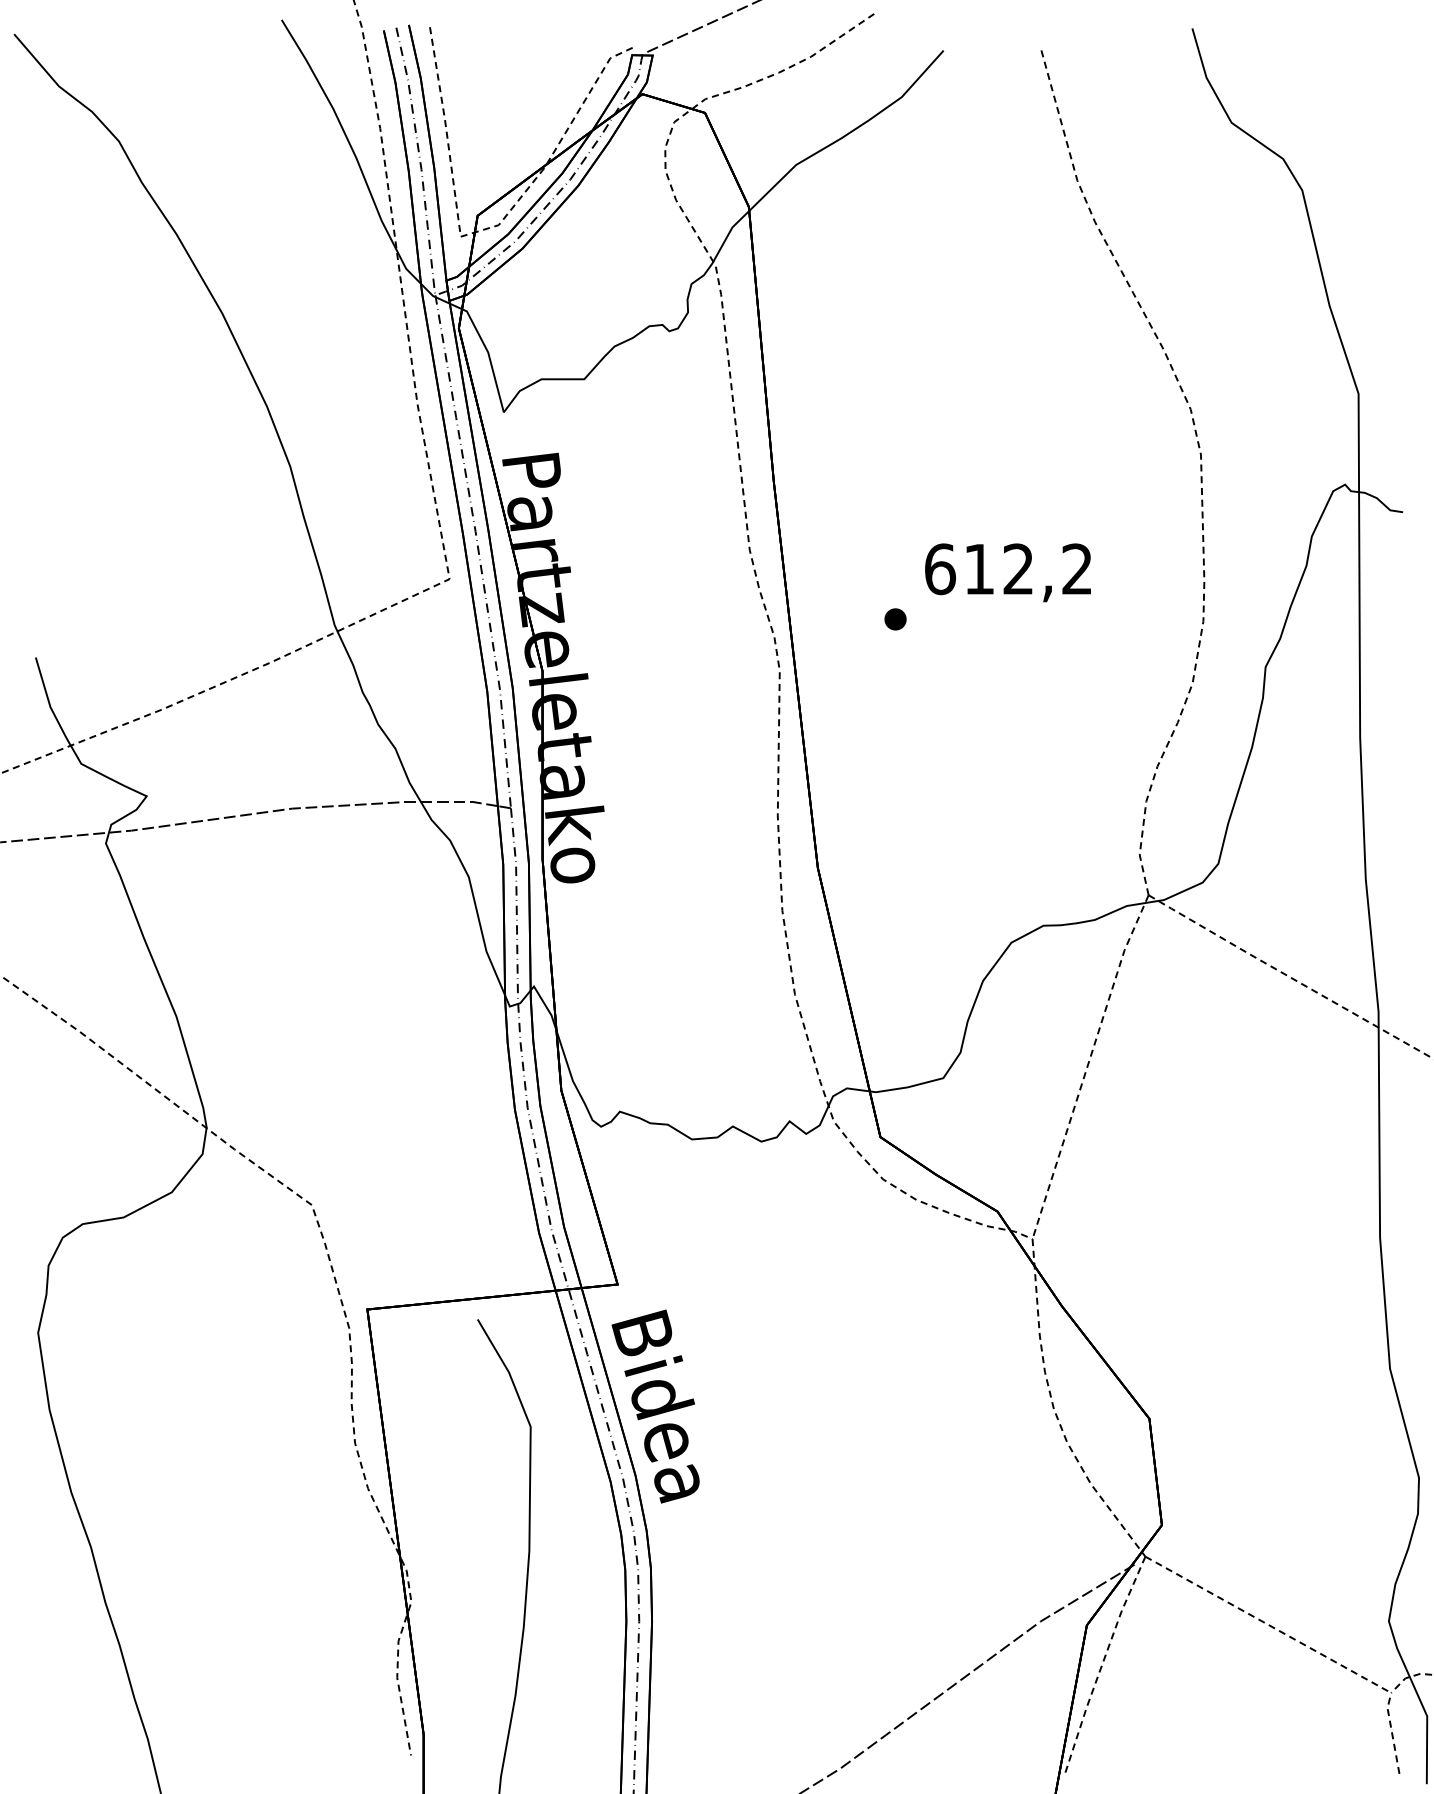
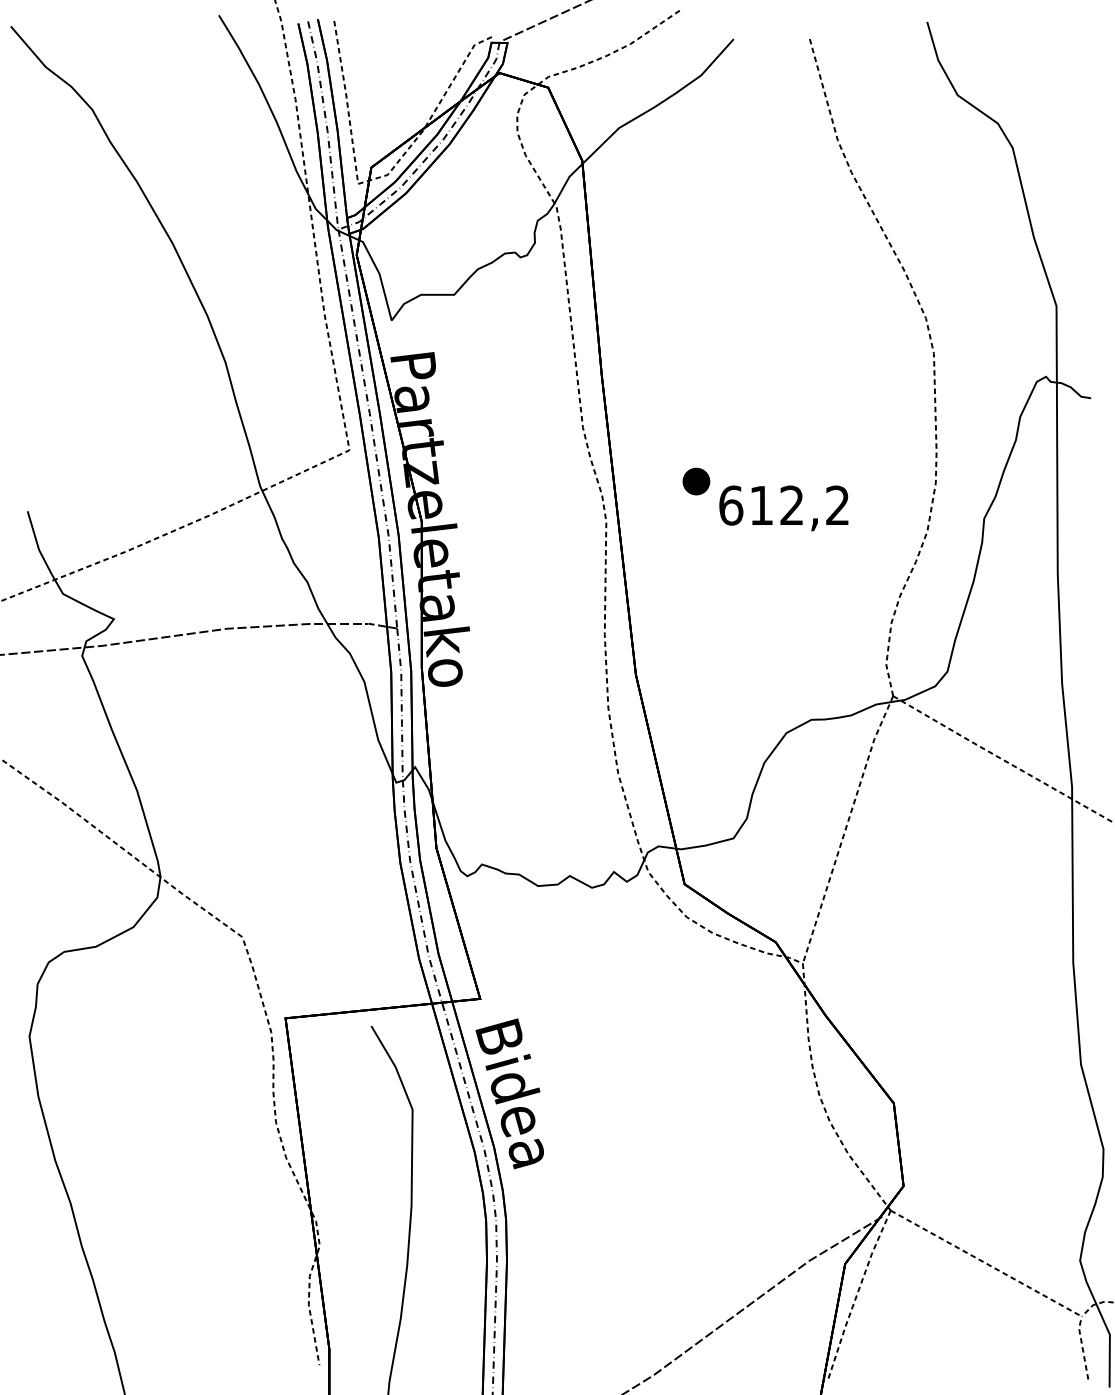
text: (1007, 572) -> (783, 508), moved
part: (895, 619) -> (696, 481), size x1.6

